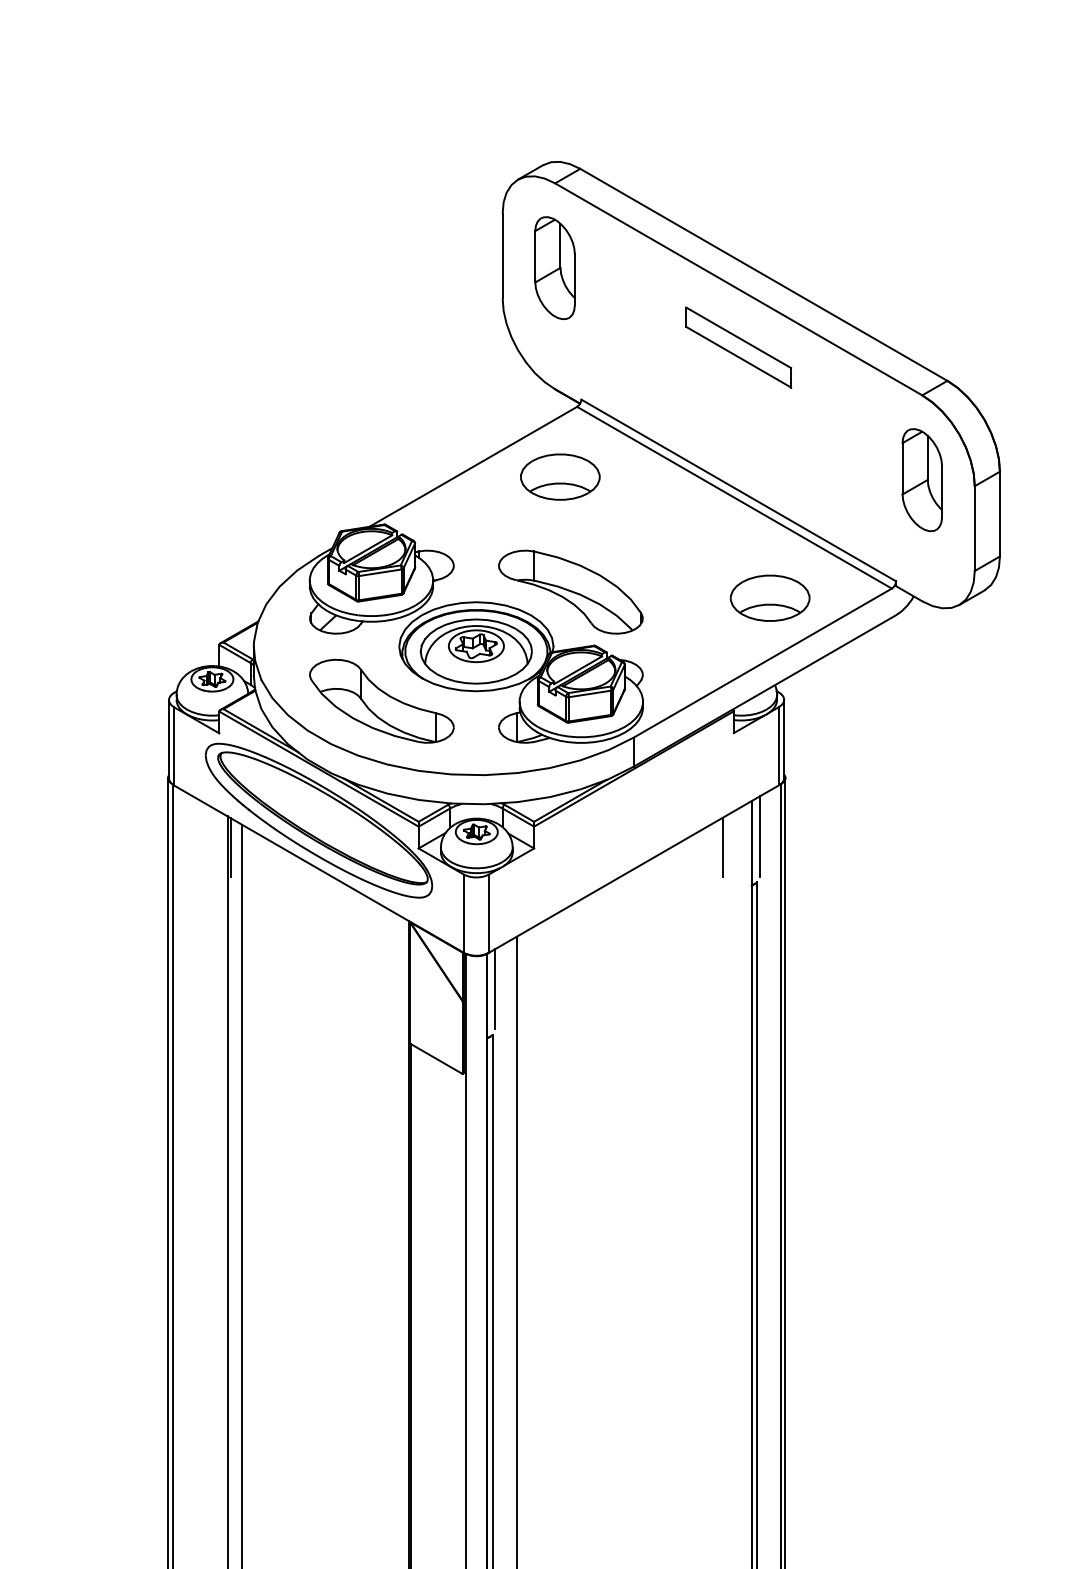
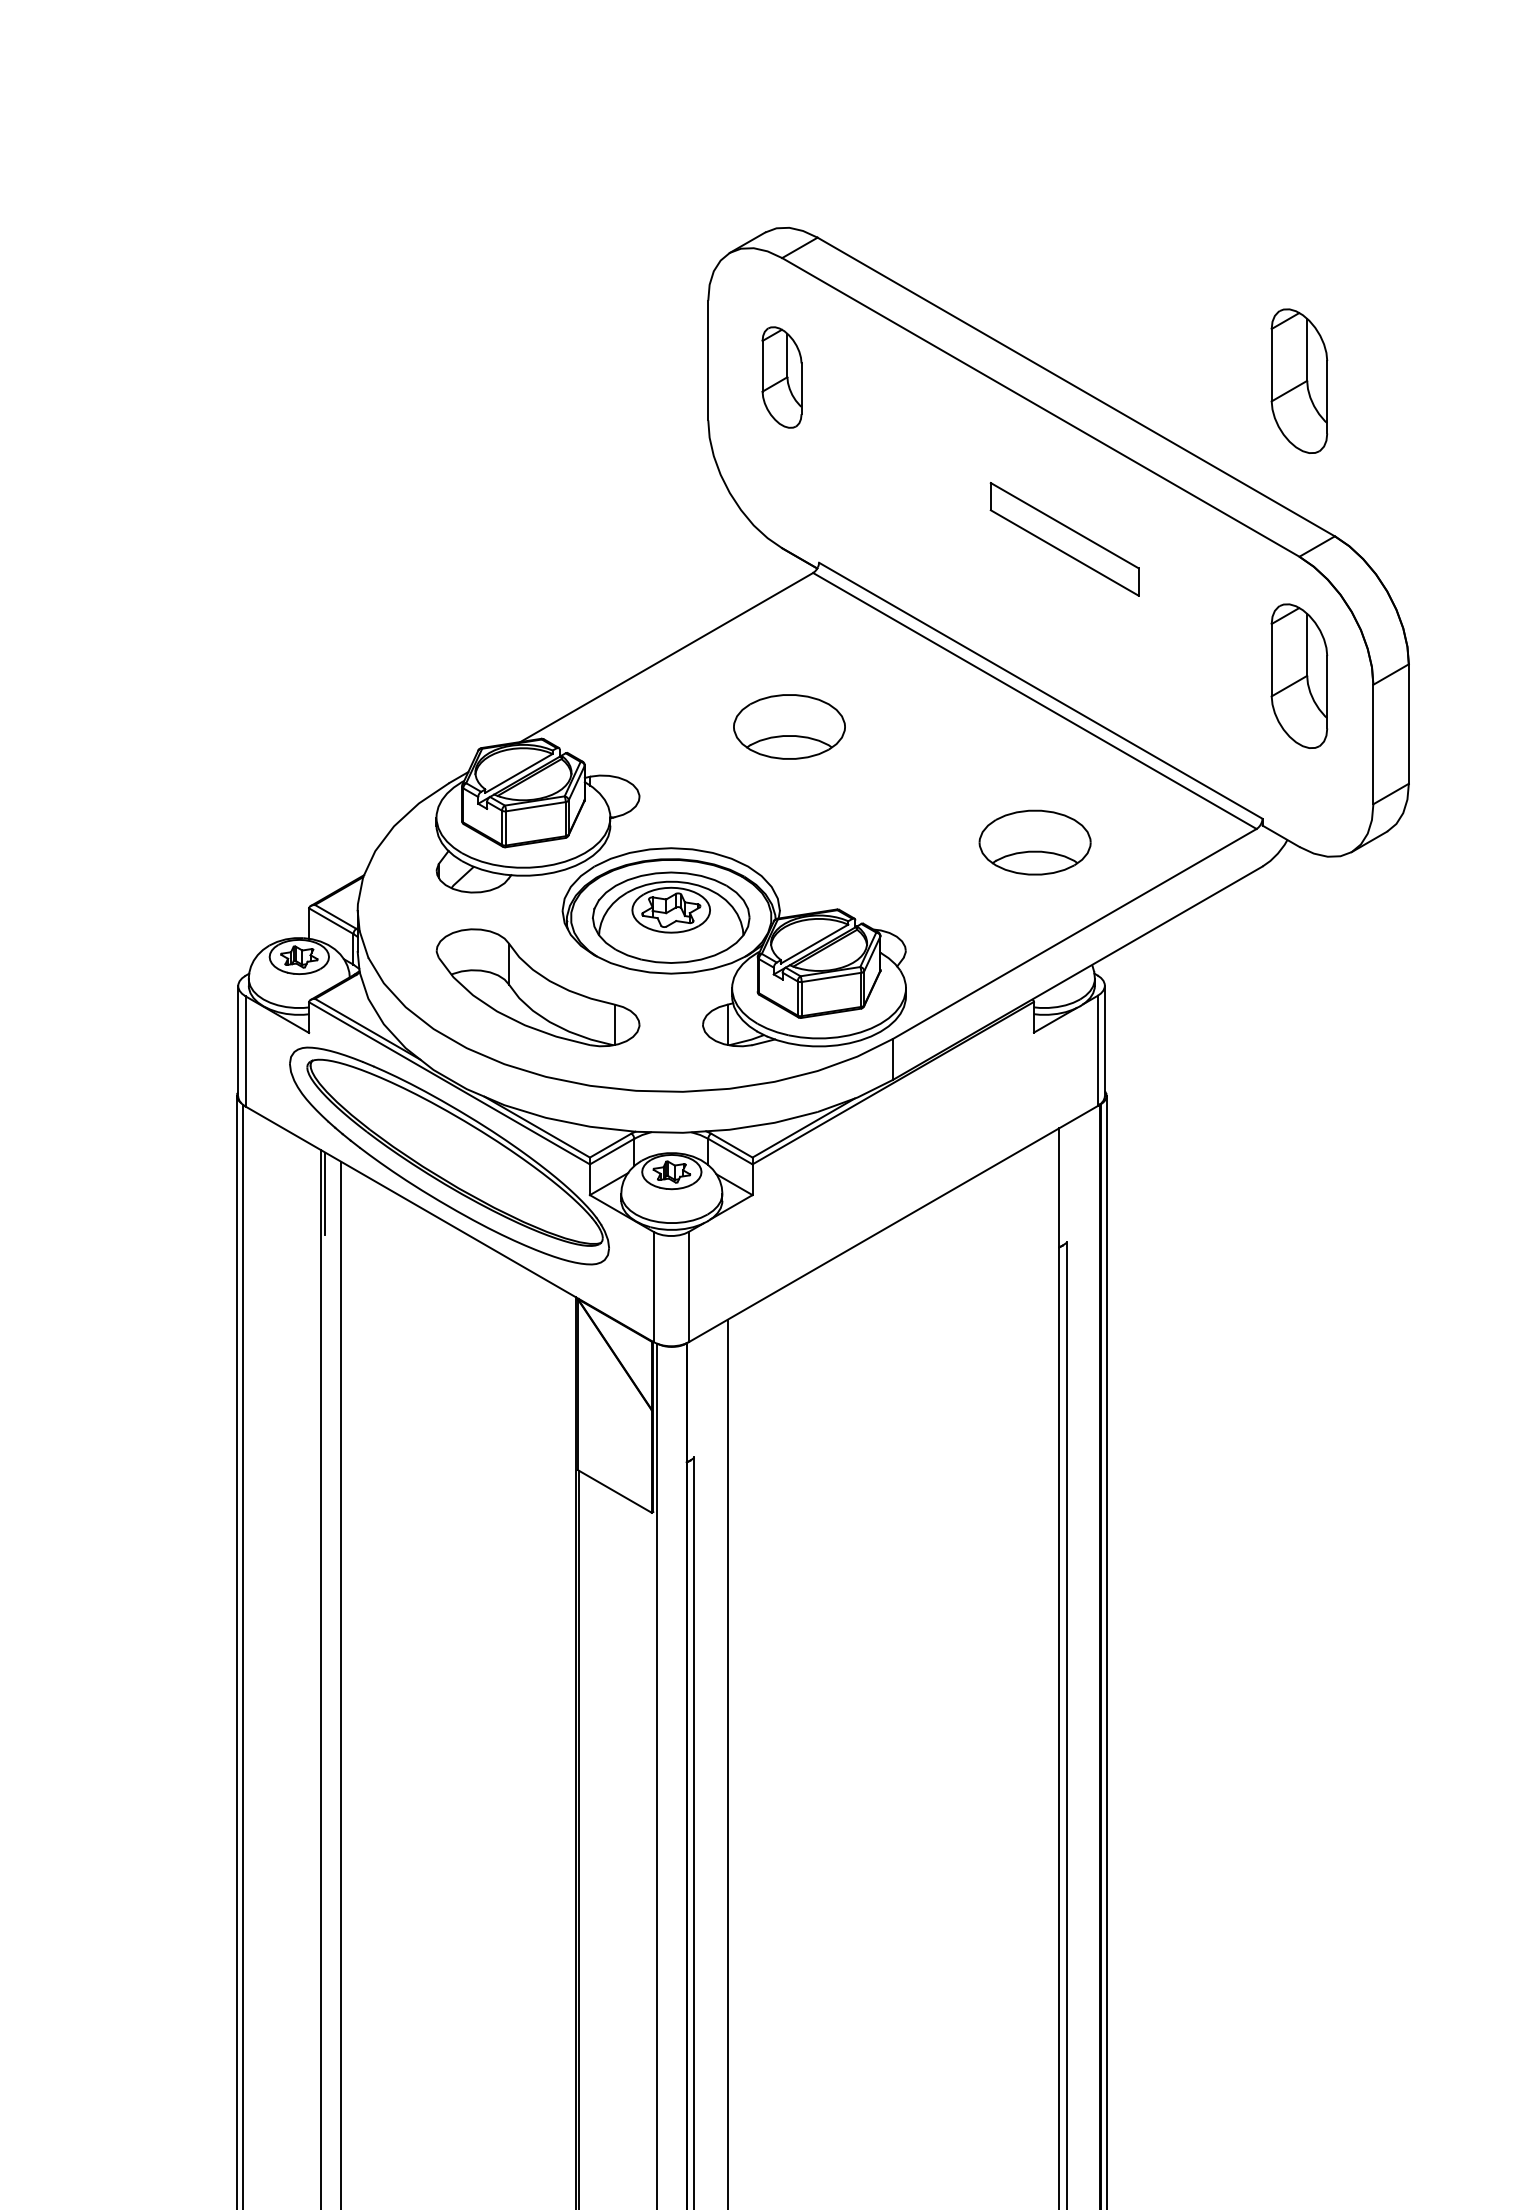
part: (554, 268) -> (781, 377), size x0.7
part: (922, 270) -> (1299, 380), added
part: (738, 347) -> (1064, 539), moved
part: (560, 476) -> (789, 726), moved
part: (570, 591) -> (804, 833), removed
part: (769, 598) -> (1034, 842), moved
line: (759, 835) -> (1070, 1177), removed
line: (722, 847) -> (1018, 1193), removed
line: (495, 988) -> (697, 1392), removed

